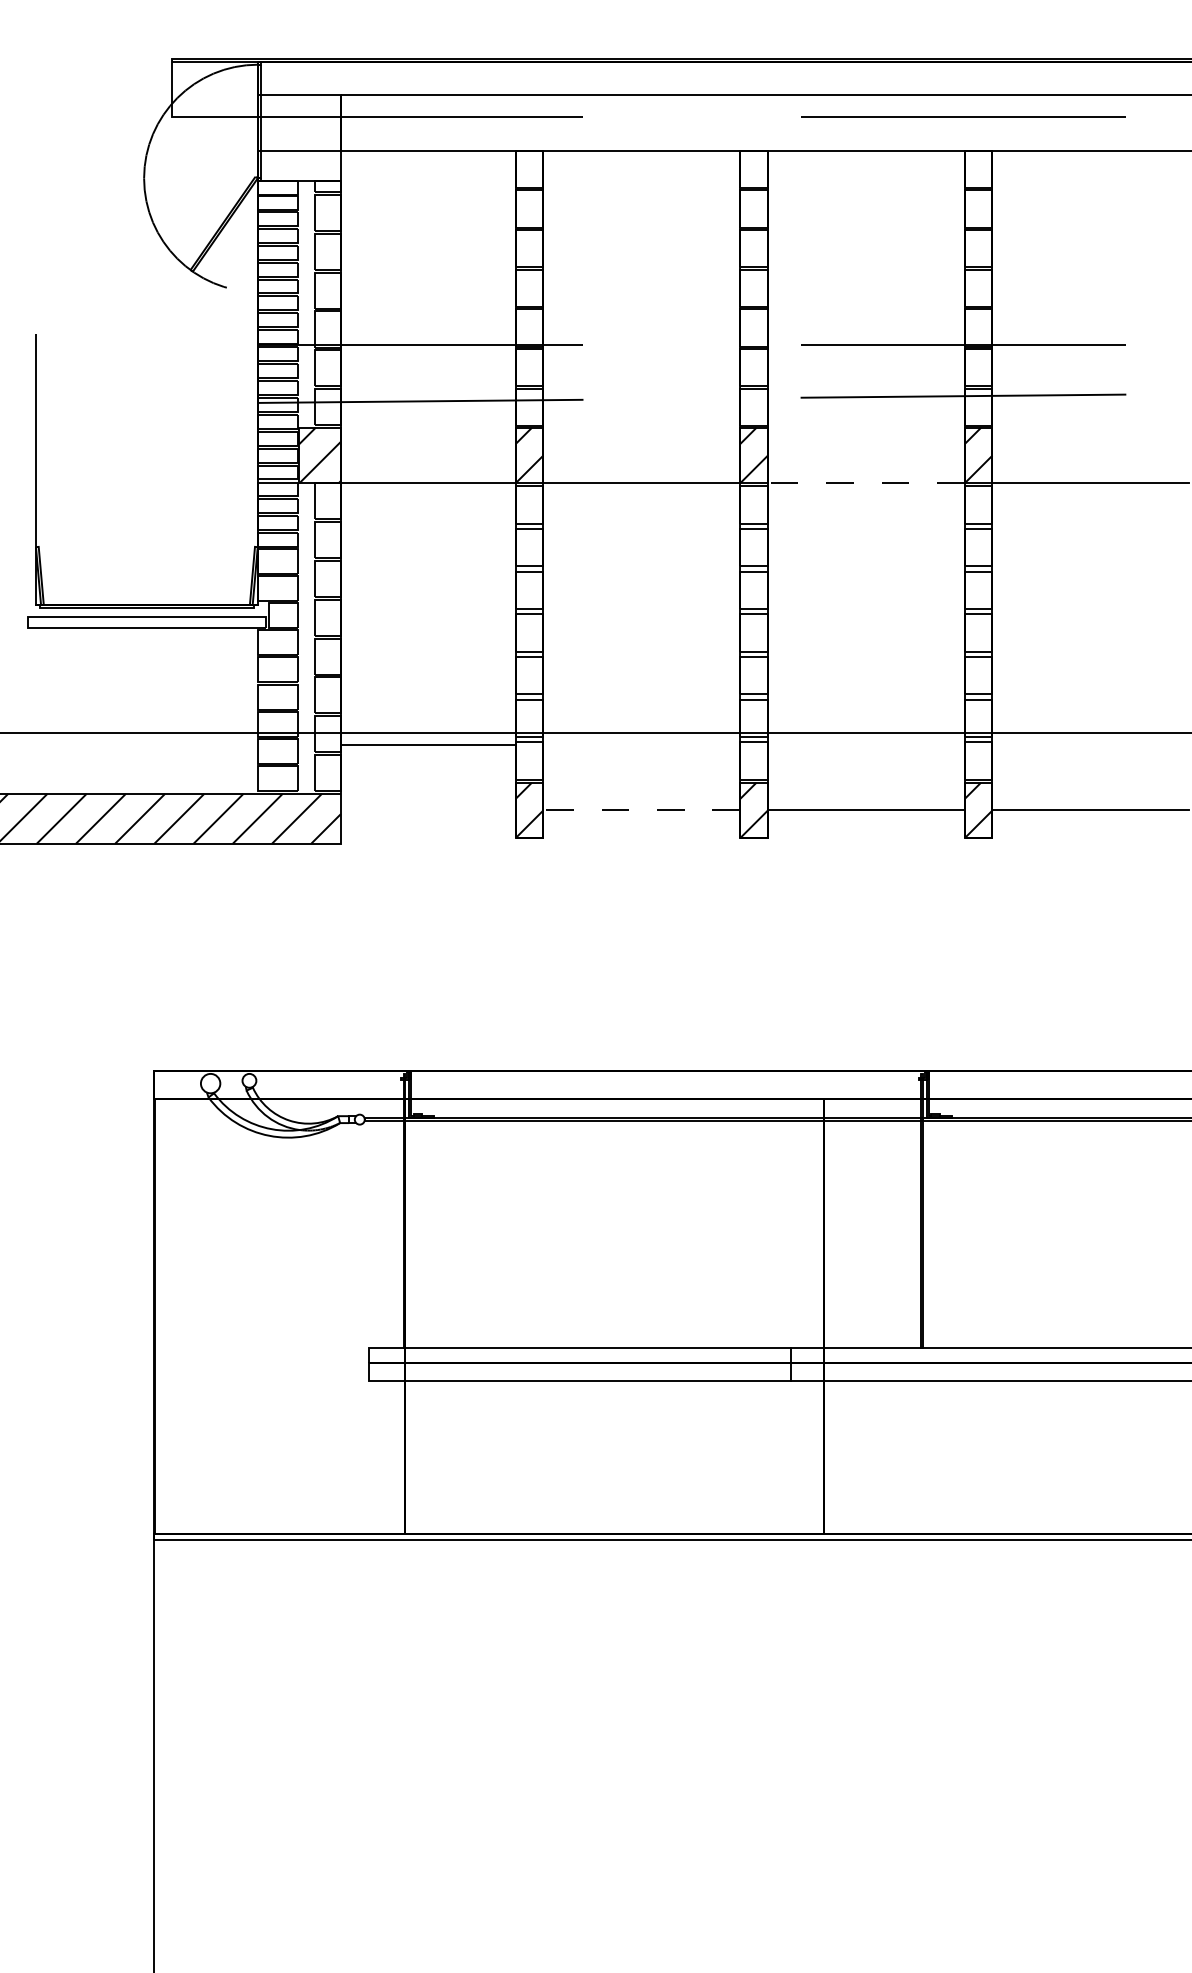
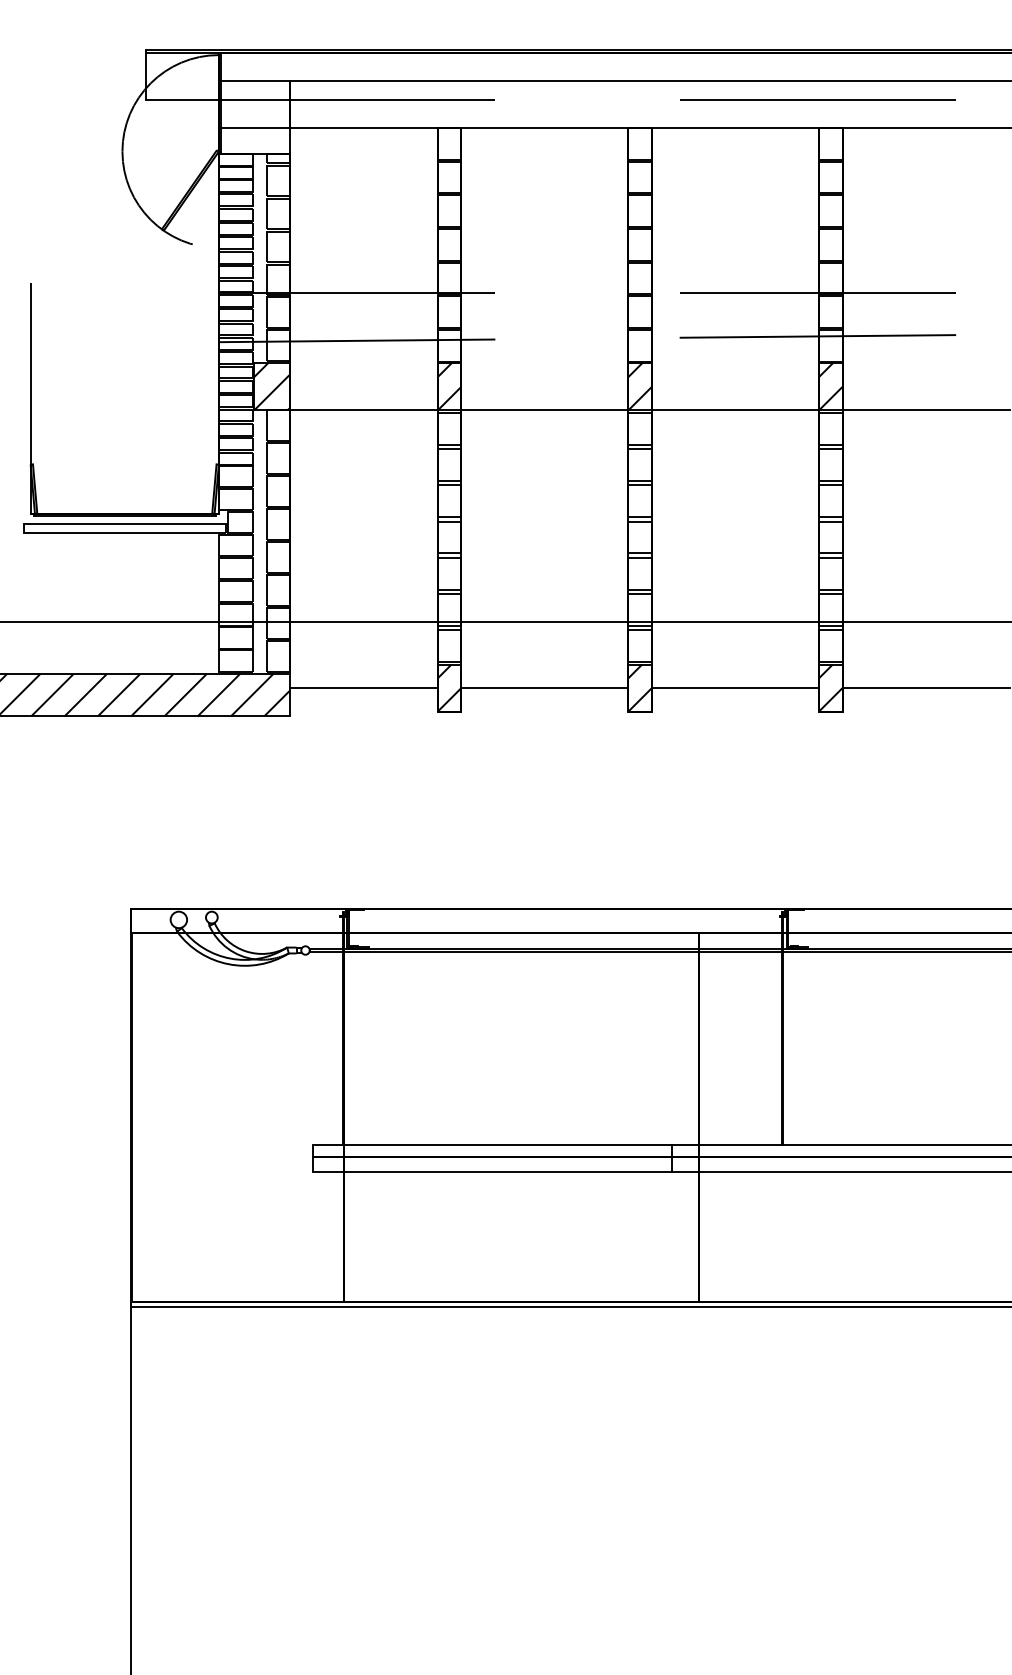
line: (865, 483) -> (734, 410), dashed -> solid
line: (427, 745) -> (362, 688), moved
line: (641, 810) -> (544, 688), dashed -> solid

